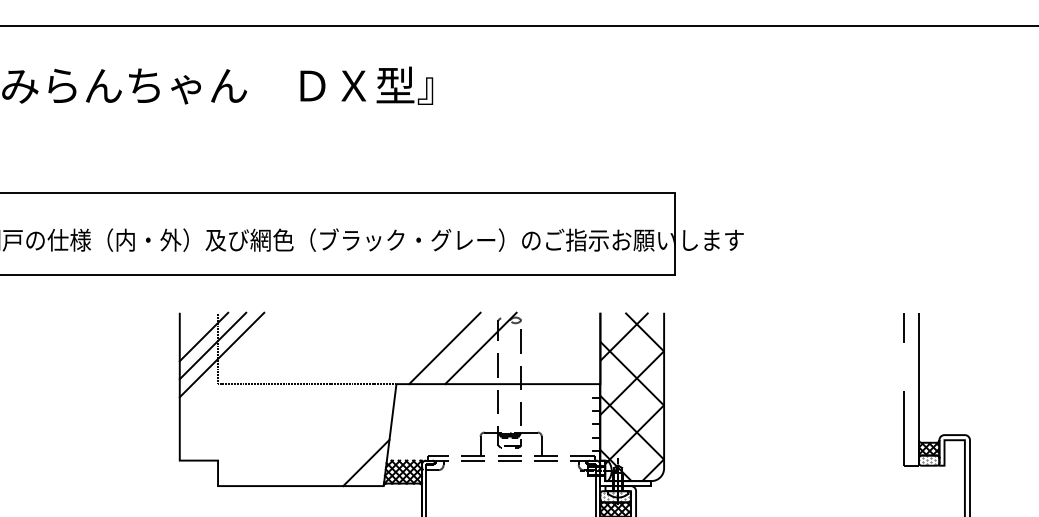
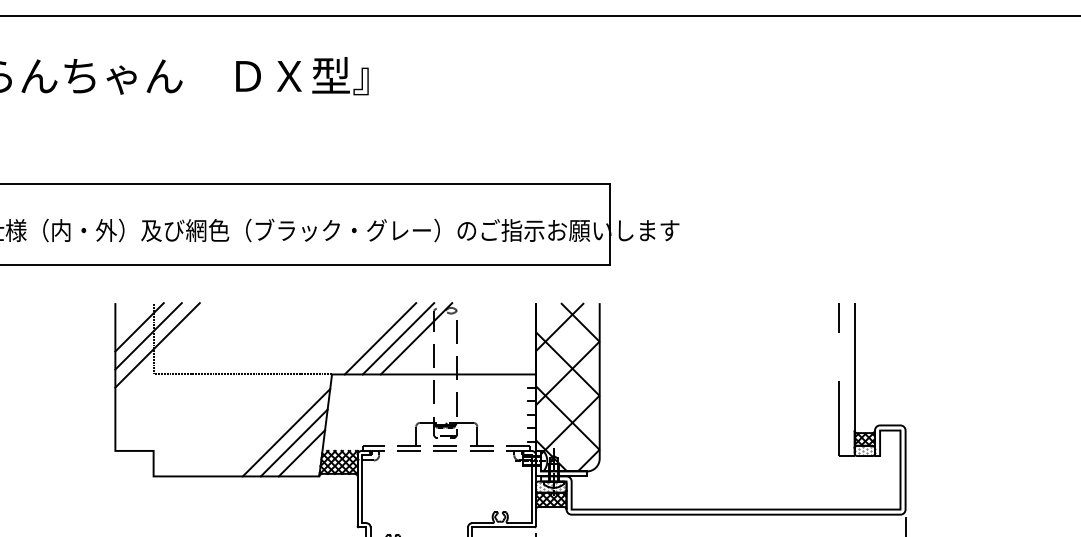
line: (462, 348) -> (398, 338), added
line: (350, 442) -> (286, 432), added
line: (357, 452) -> (293, 442), added

